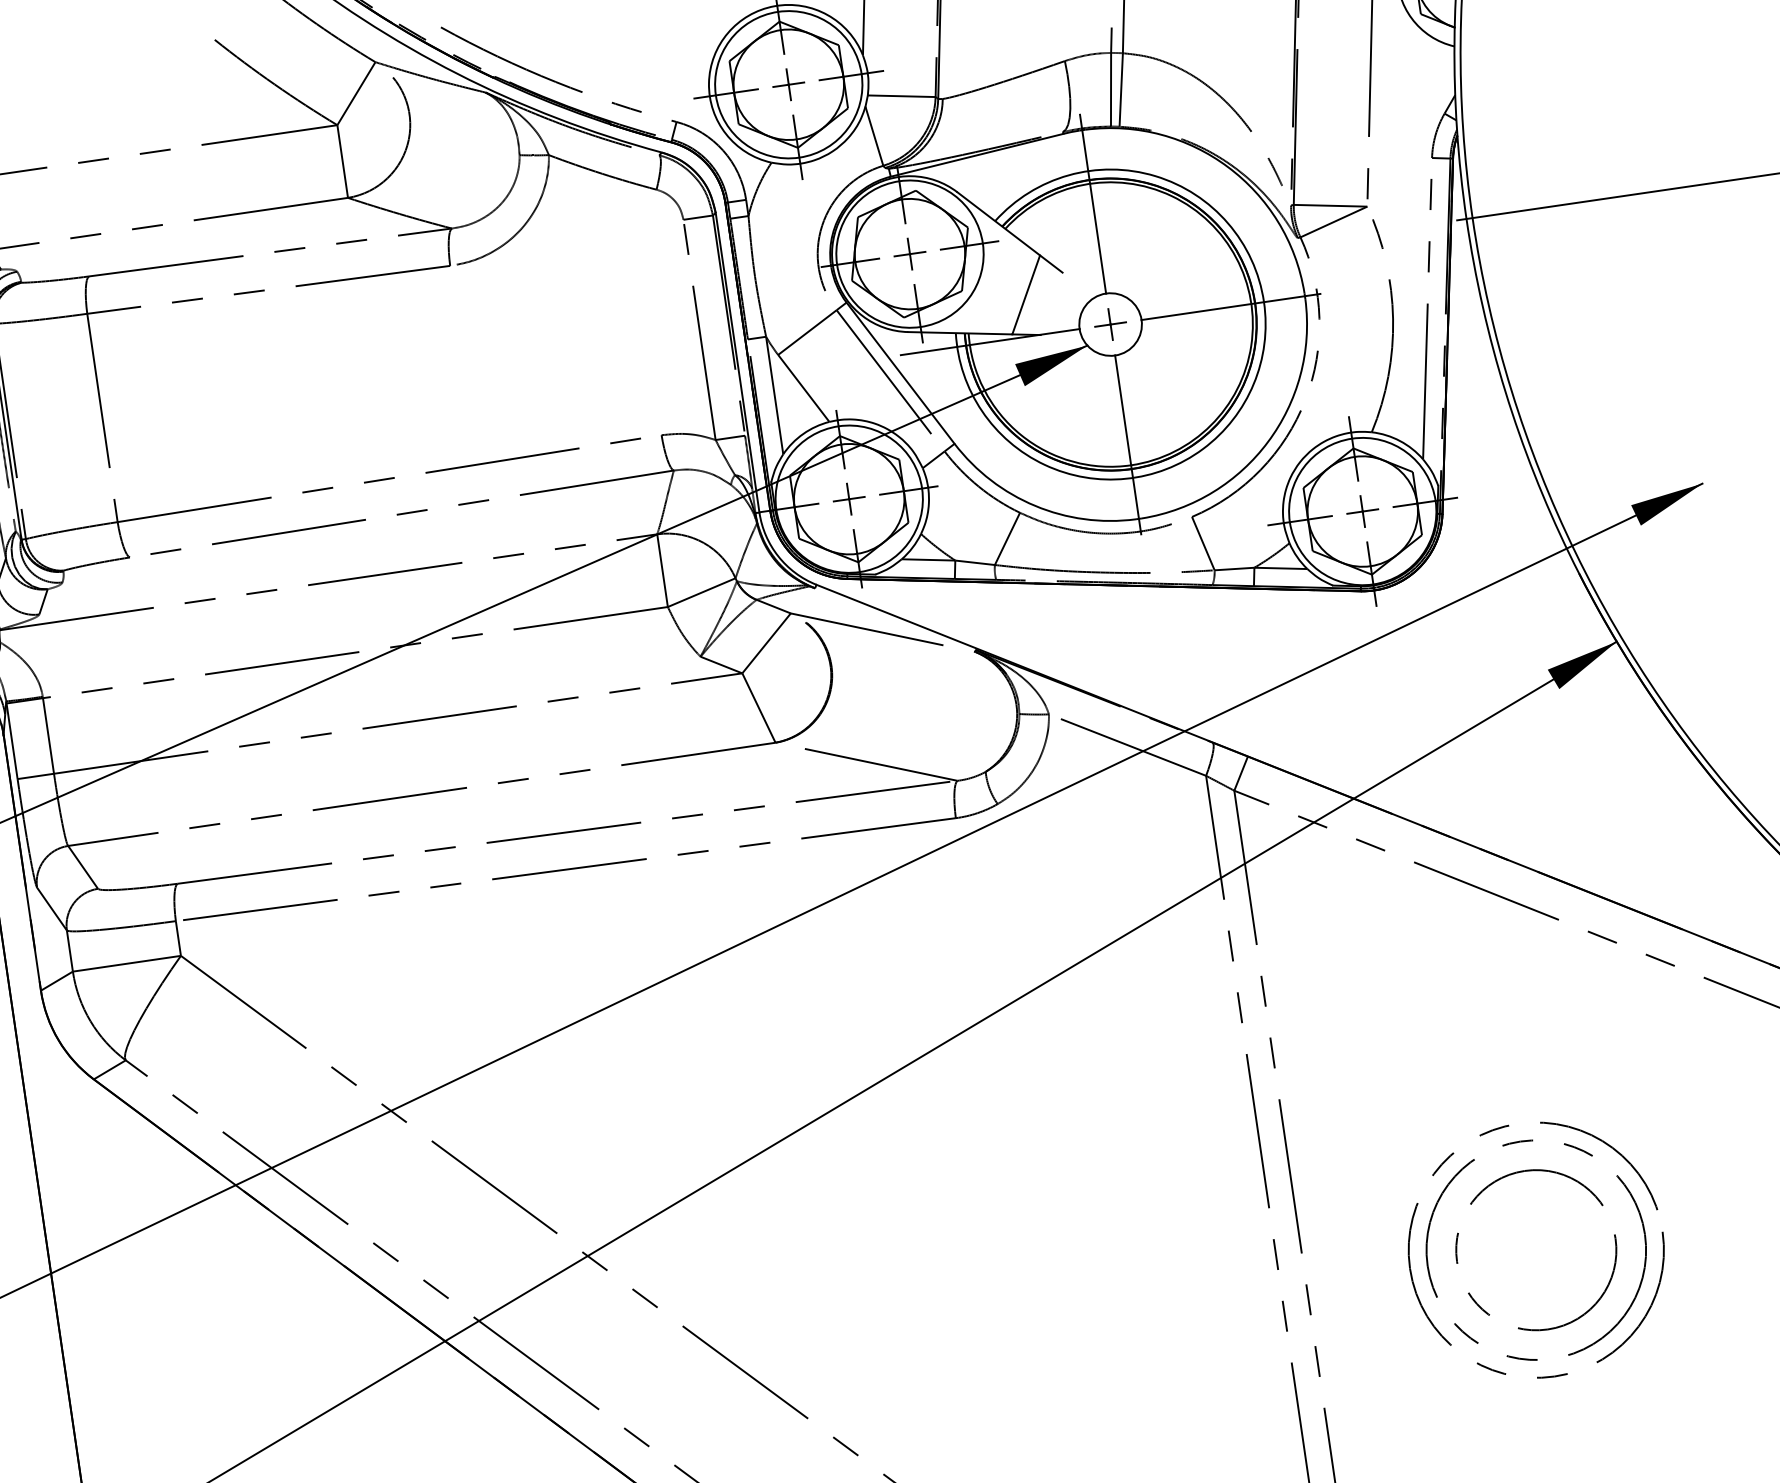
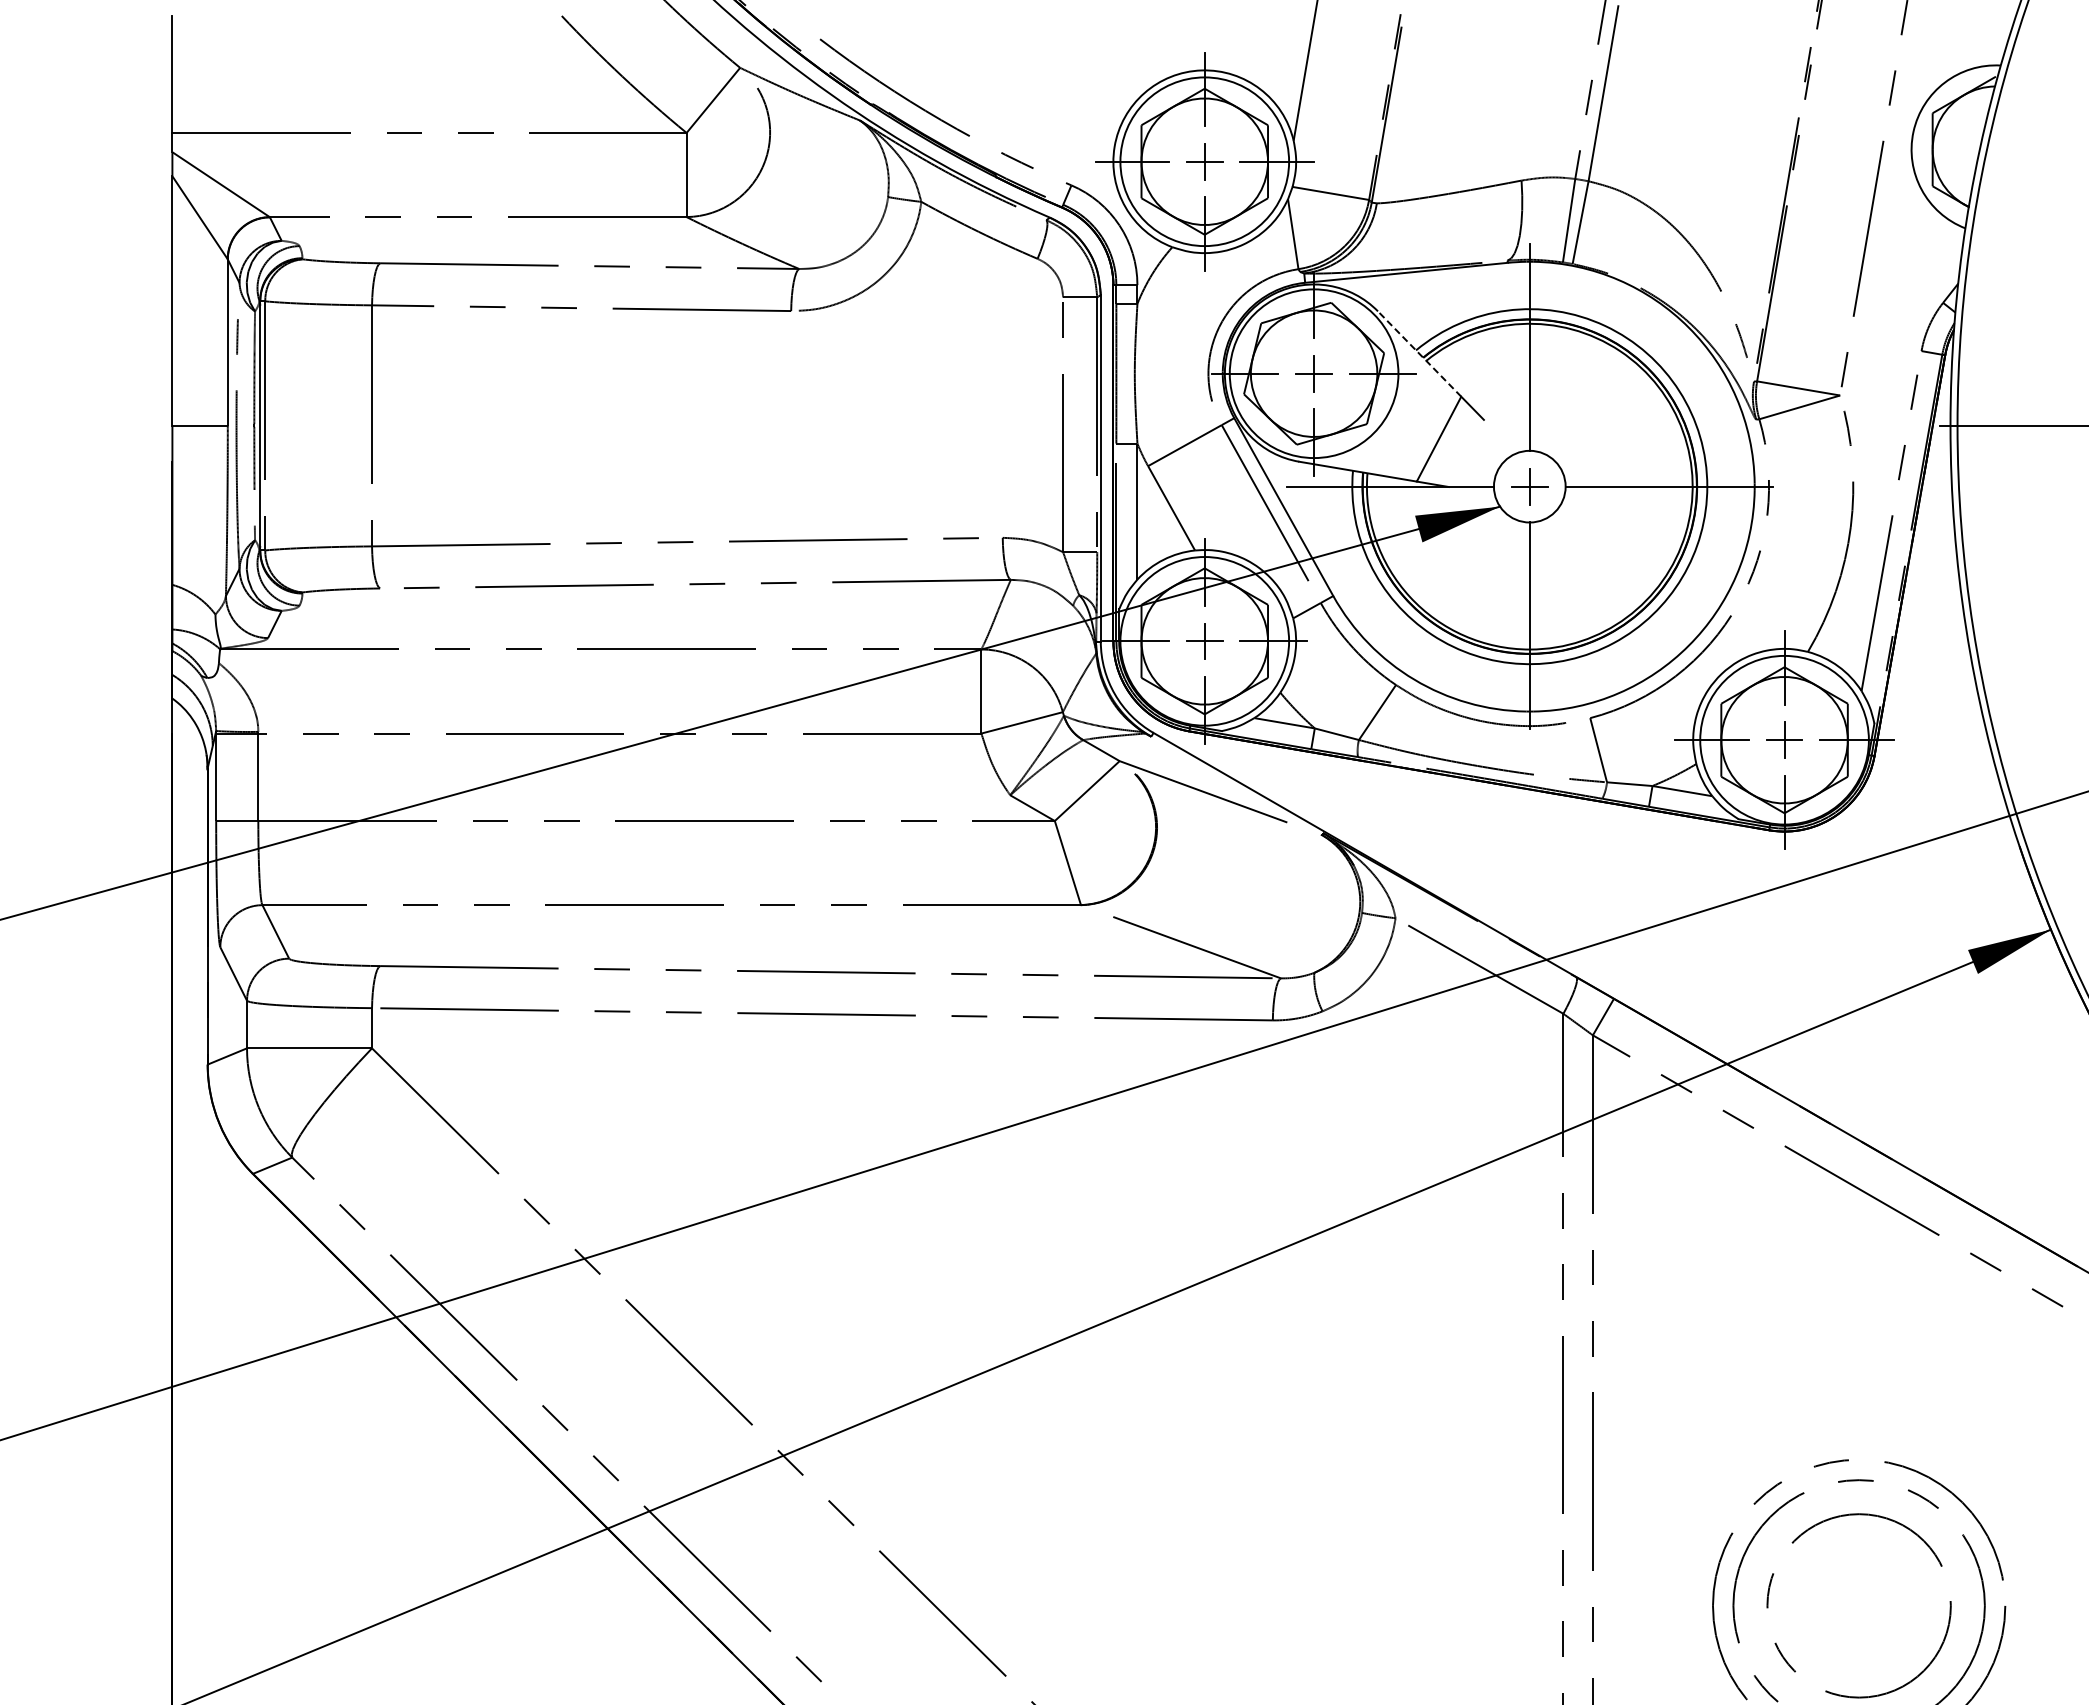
line: (998, 224) -> (1419, 354), solid -> dashed

